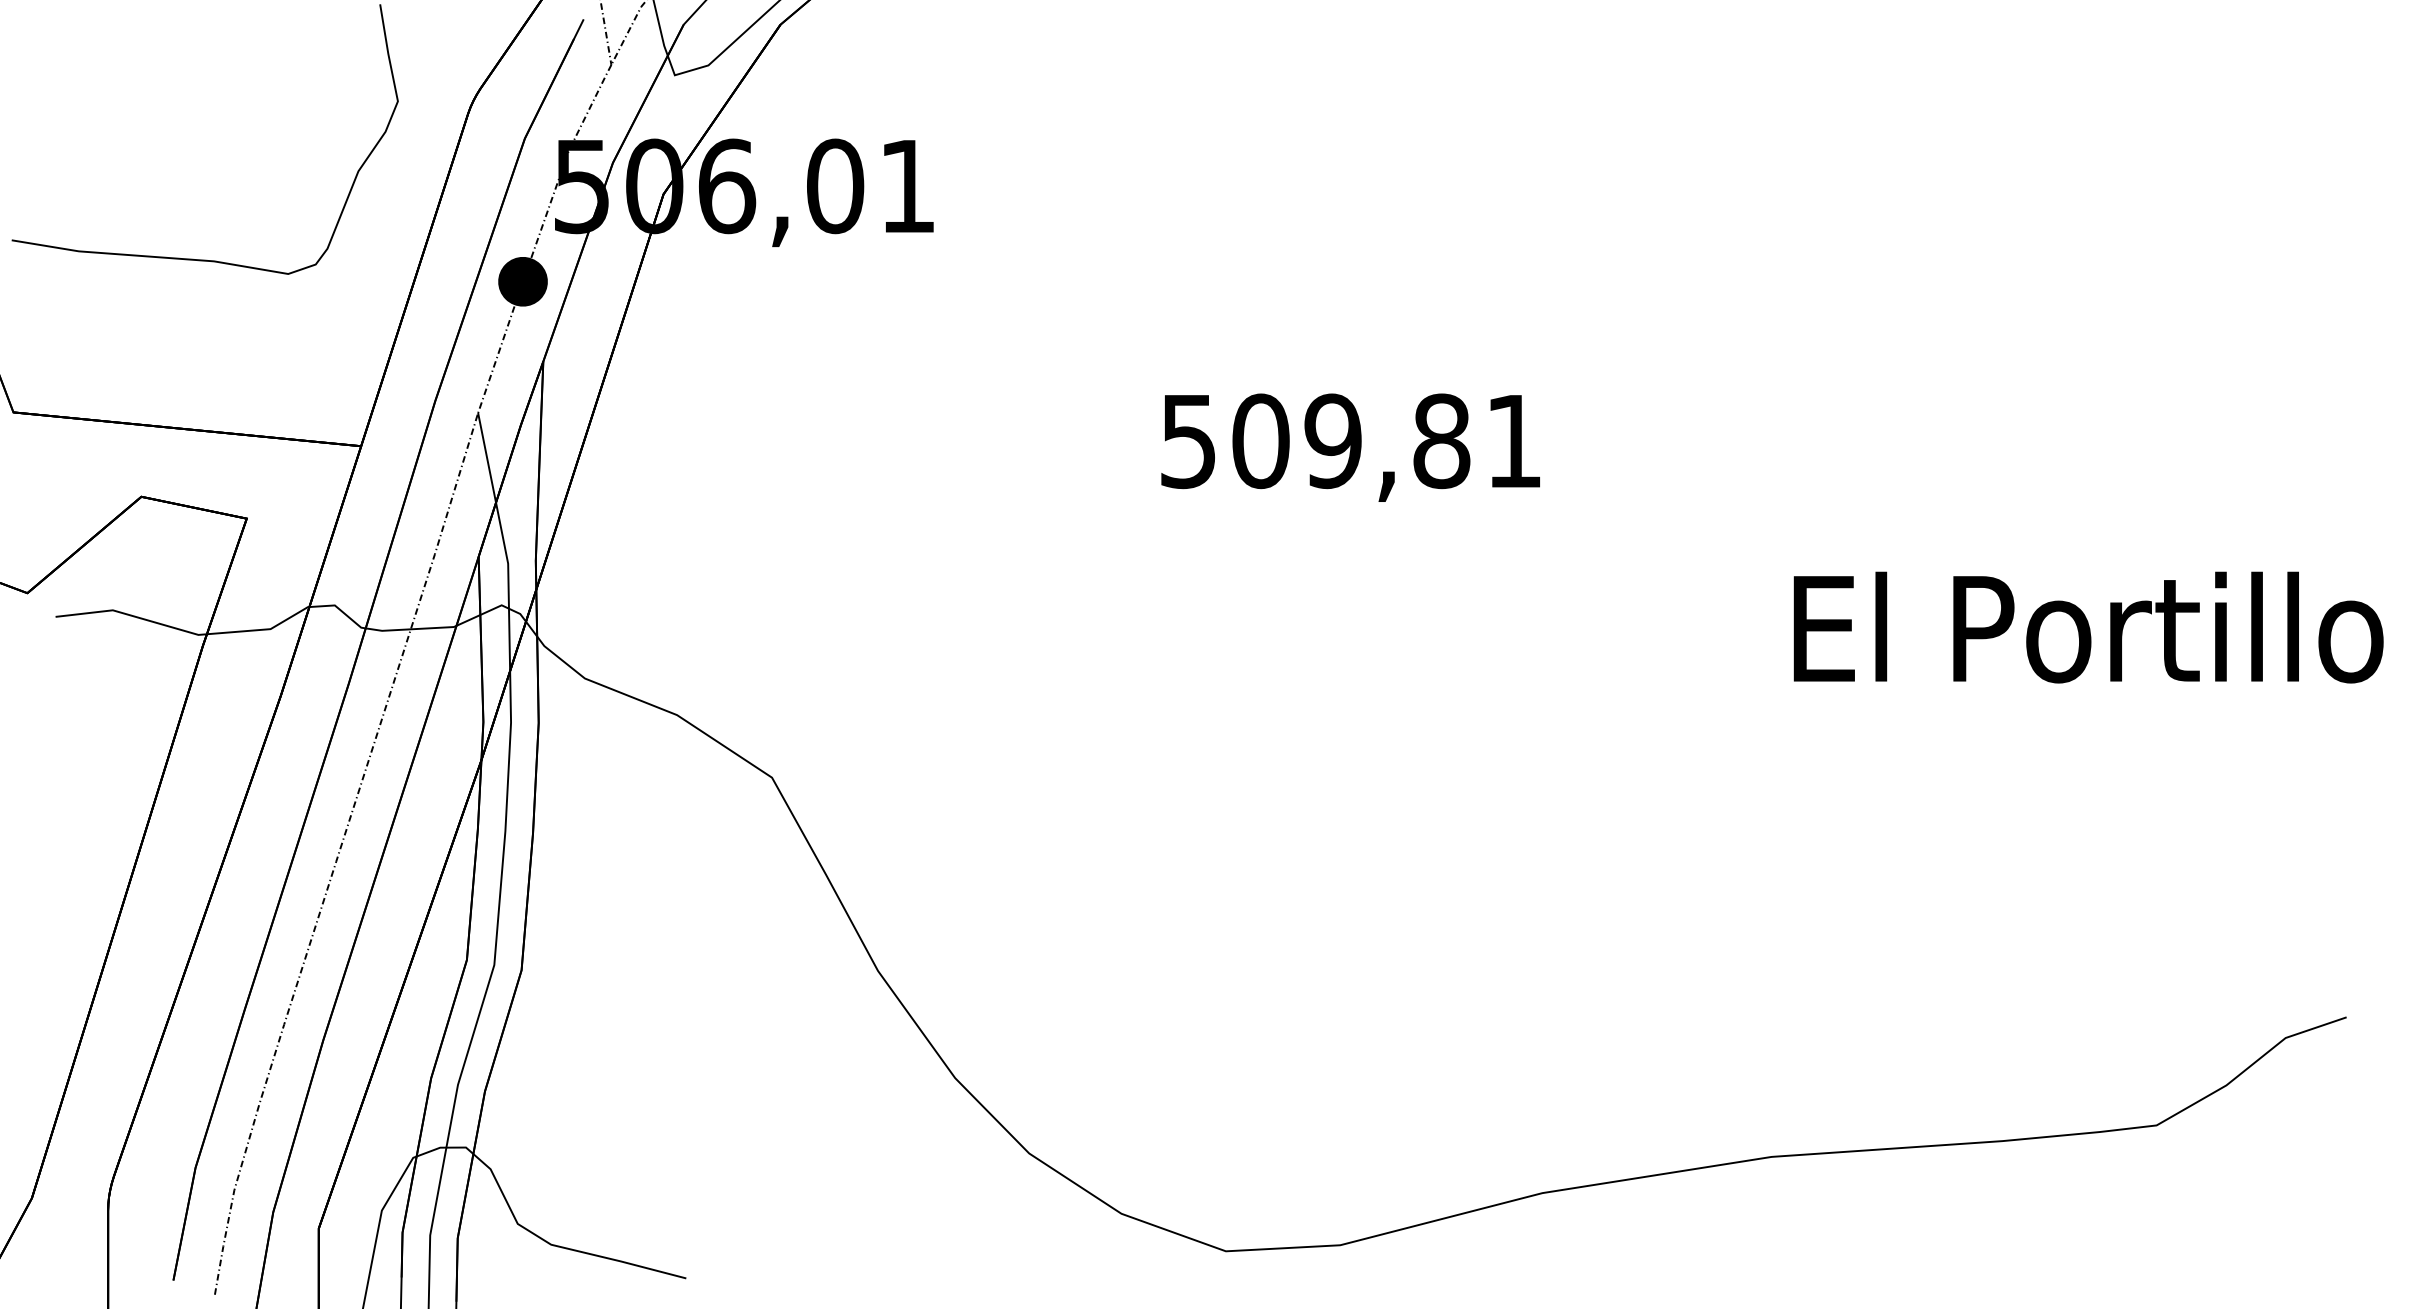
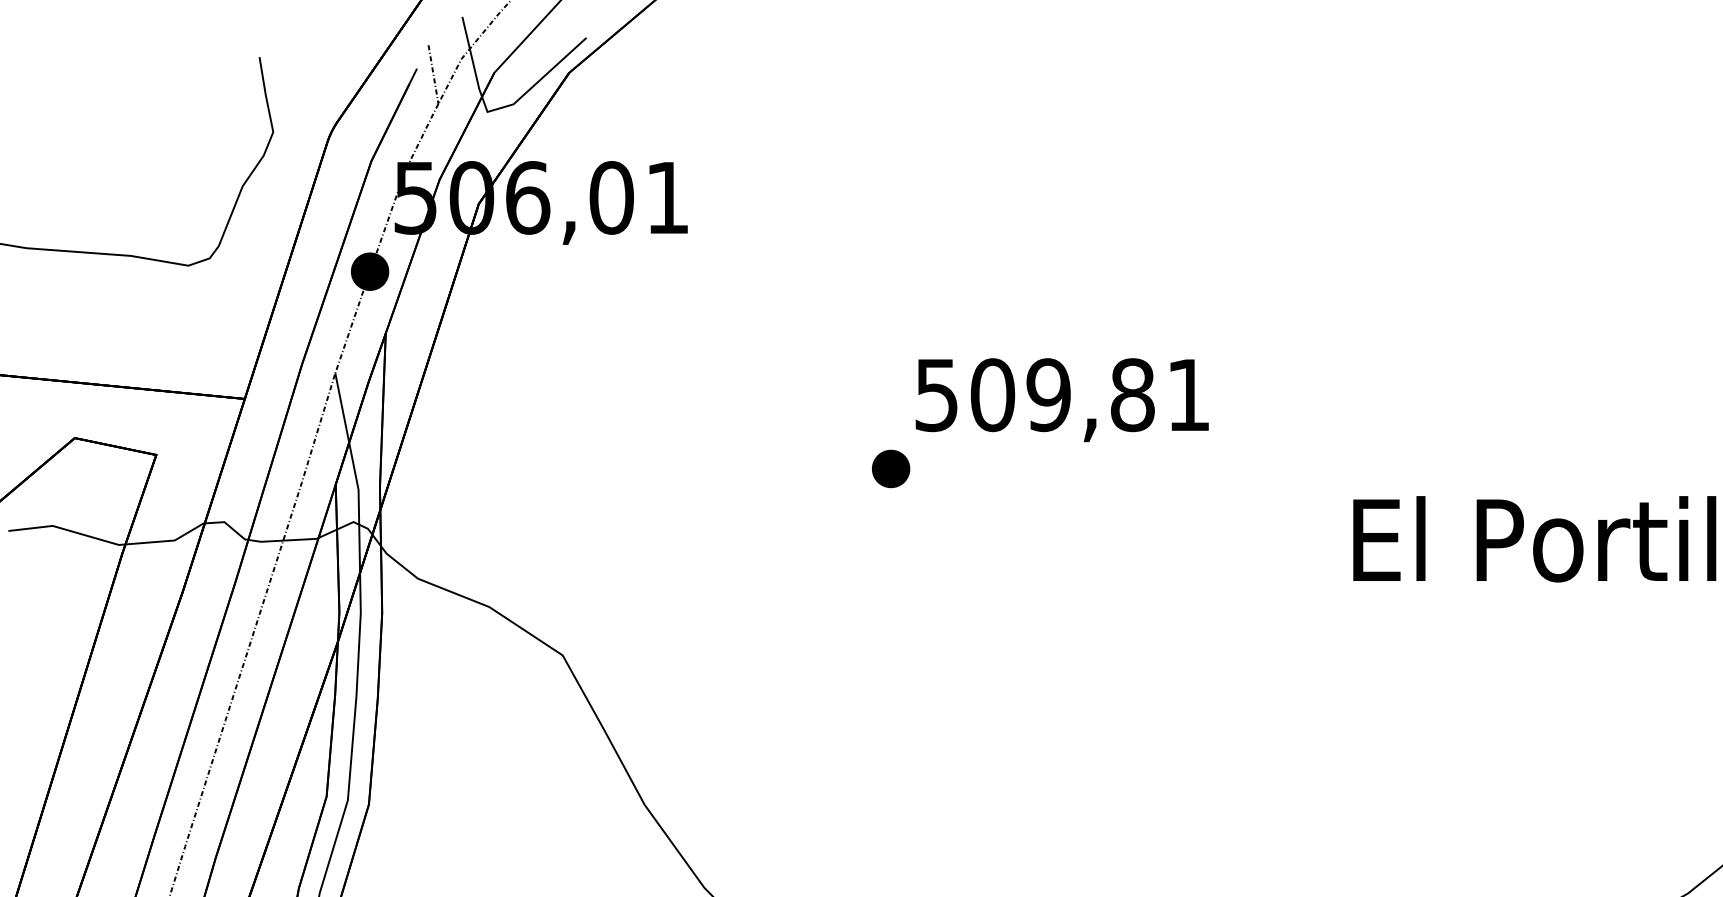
text: (1350, 447) -> (1062, 399), moved
part: (1196, 536) -> (891, 468), added

